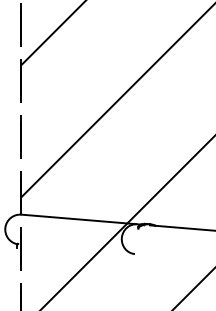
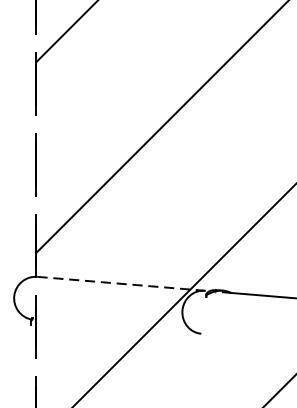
line: (81, 219) -> (124, 283), solid -> dashed

